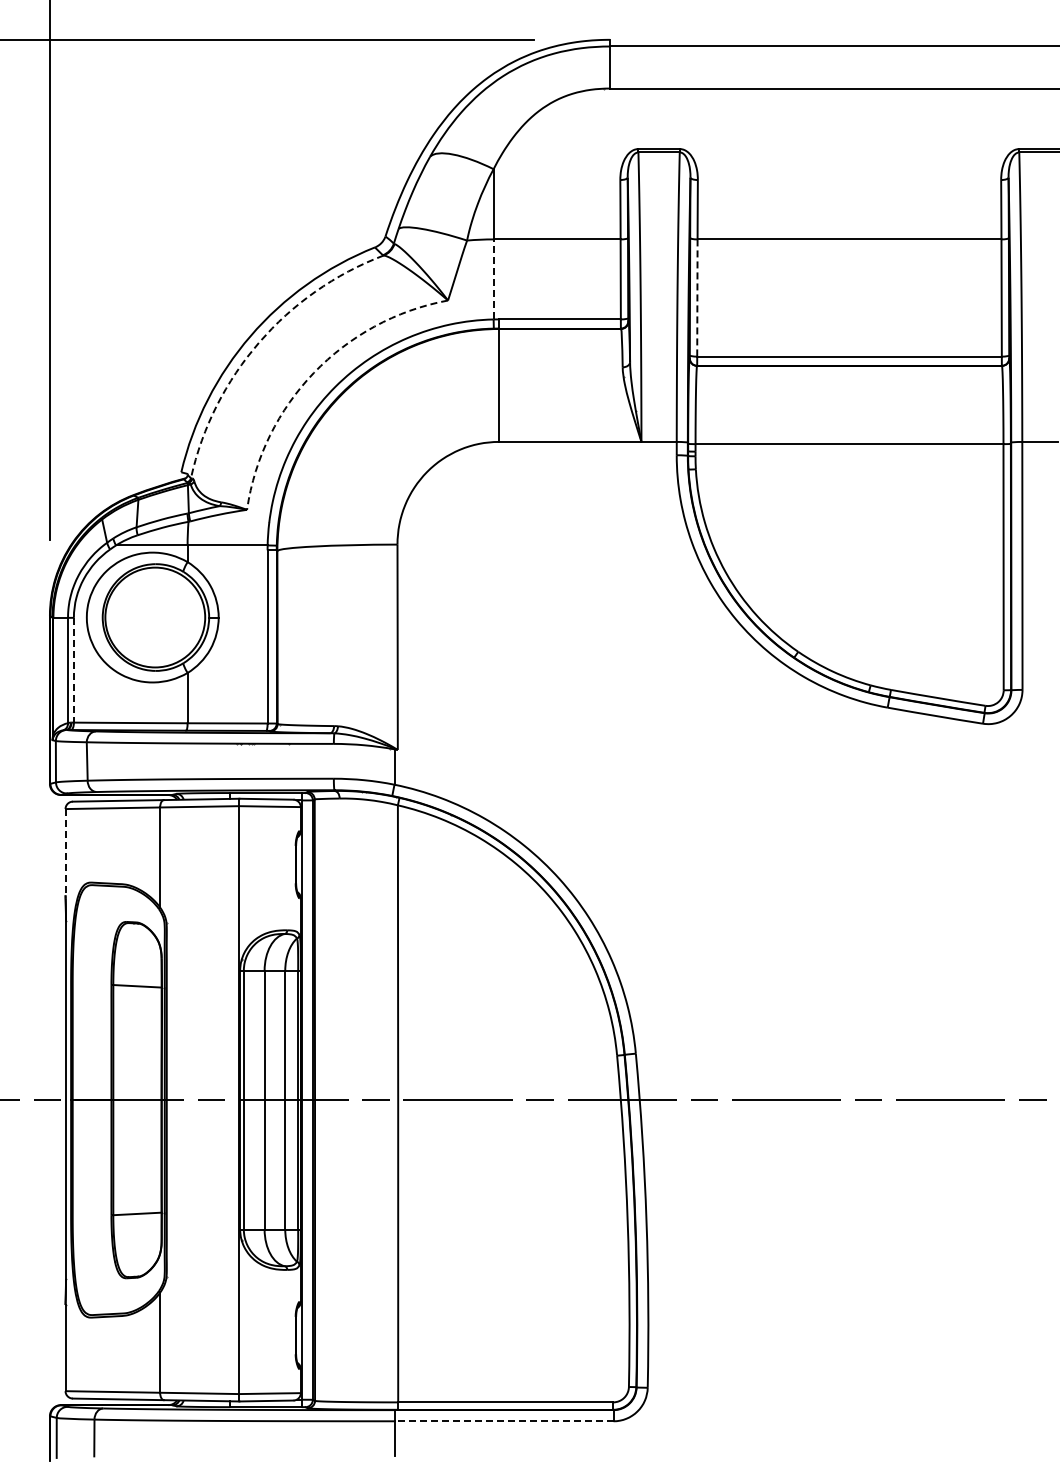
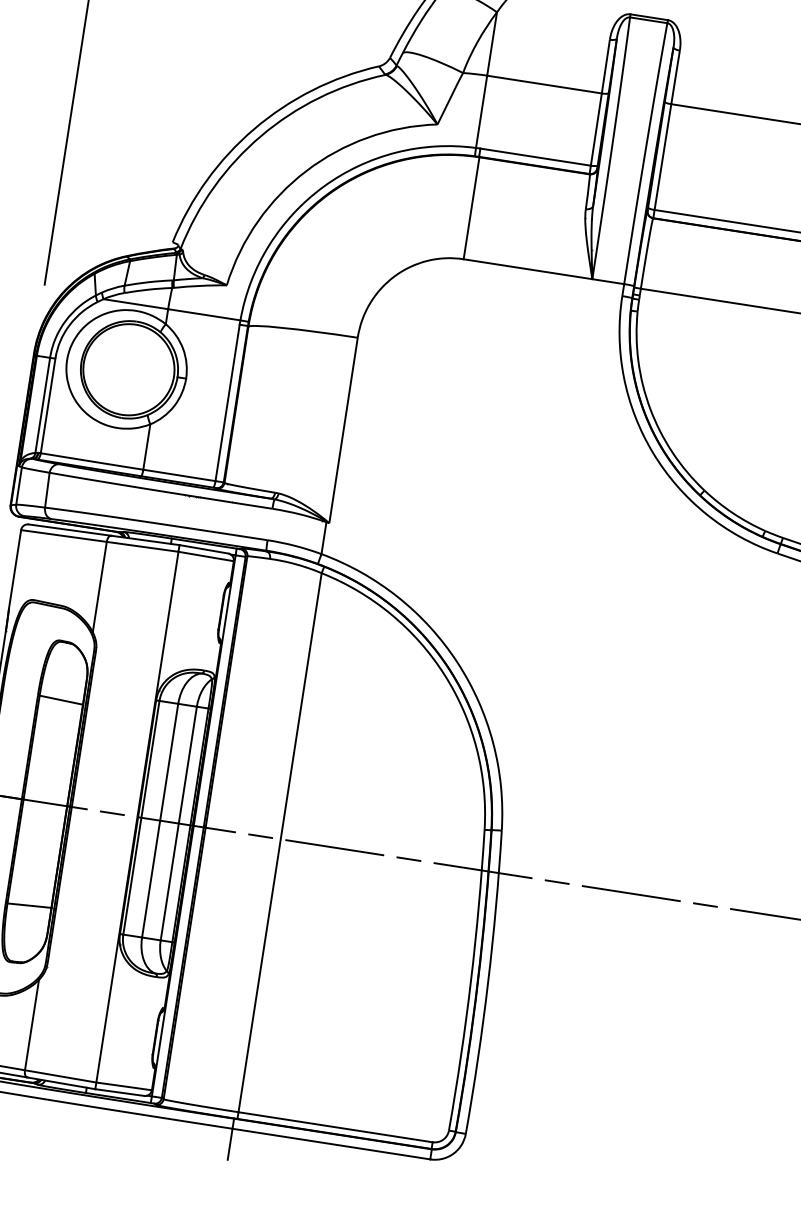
line: (493, 278) -> (481, 110), dashed -> solid
line: (697, 298) -> (662, 157), dashed -> solid
arc: (259, 342) -> (261, 136), dashed -> solid
arc: (313, 372) -> (305, 170), dashed -> solid
line: (73, 670) -> (47, 406), dashed -> solid
line: (65, 852) -> (15, 569), dashed -> solid
line: (504, 1421) -> (331, 1144), dashed -> solid

